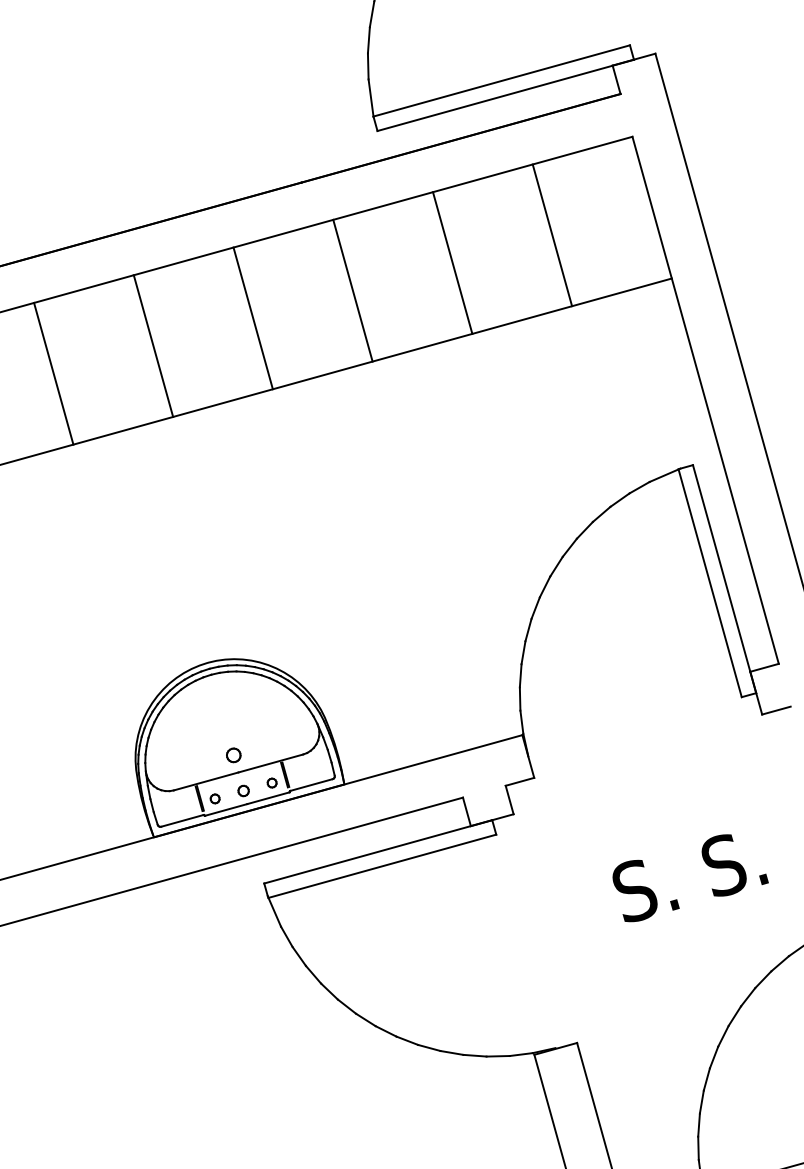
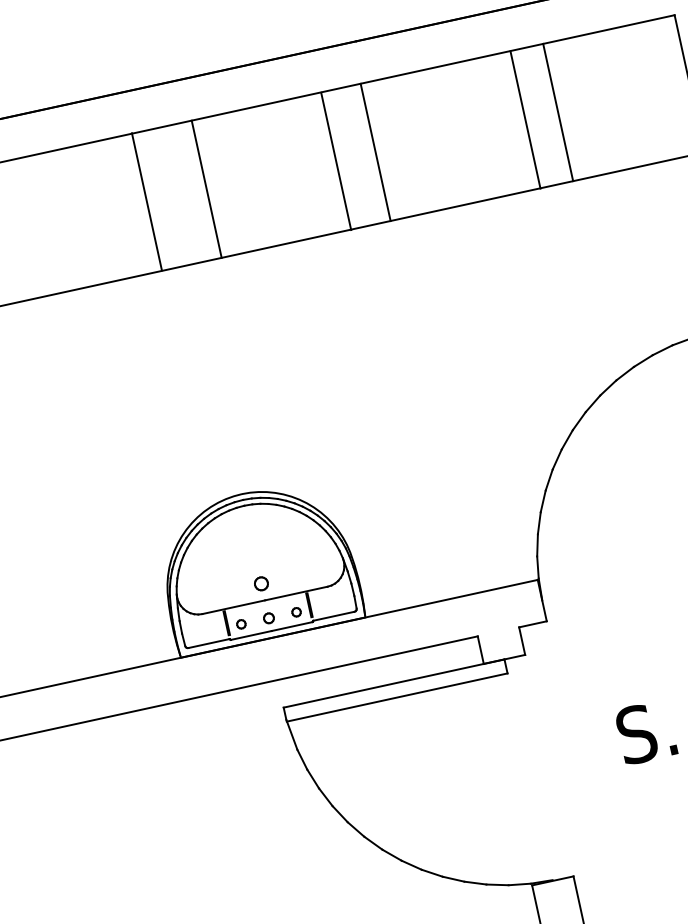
line: (552, 235) -> (558, 112), moved
line: (452, 262) -> (525, 119), moved
line: (352, 290) -> (375, 152), moved
line: (252, 318) -> (335, 161), moved
line: (53, 373) -> (146, 201), moved

